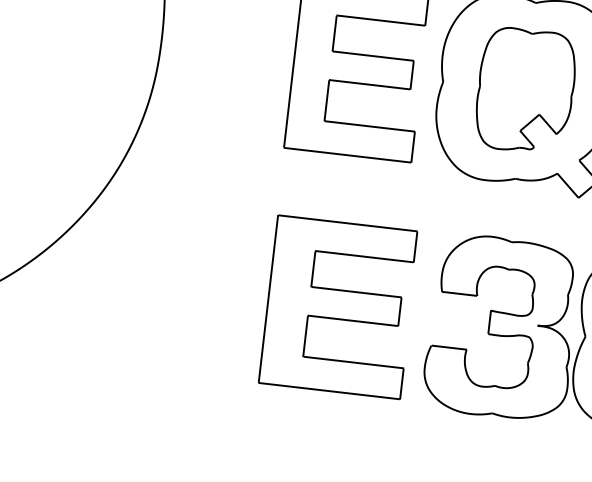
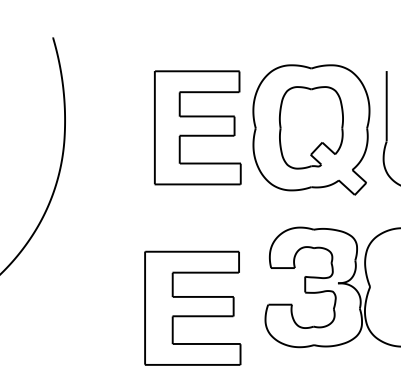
part: (338, 306) -> (192, 307), moved

